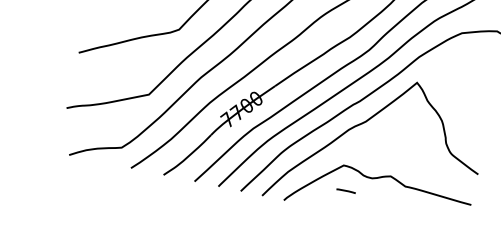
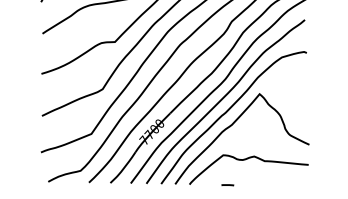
line: (345, 191) -> (227, 185), moved

